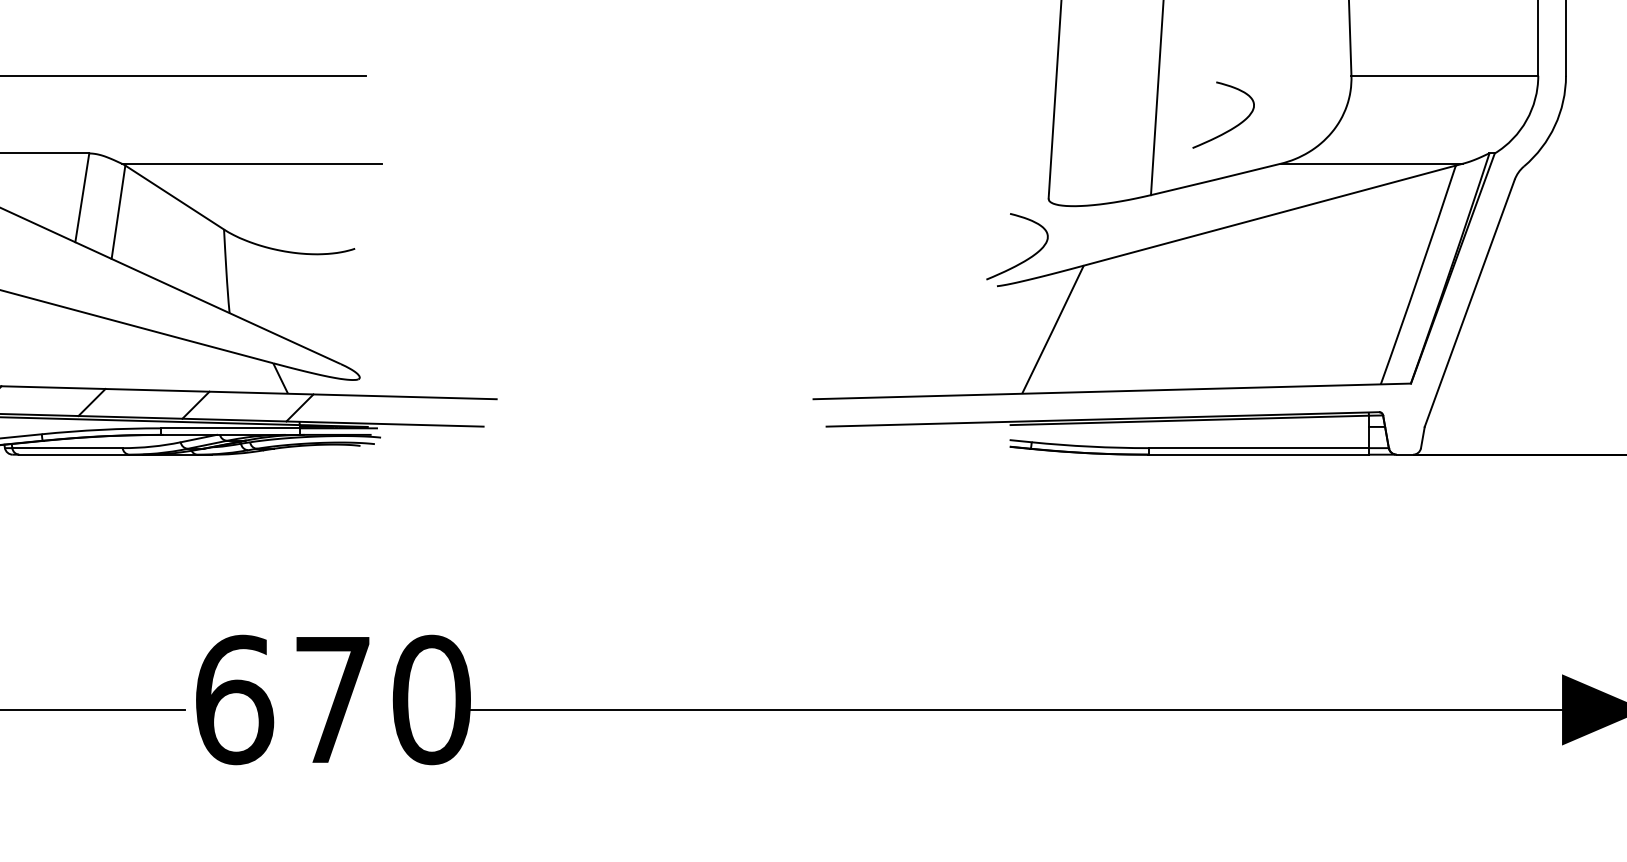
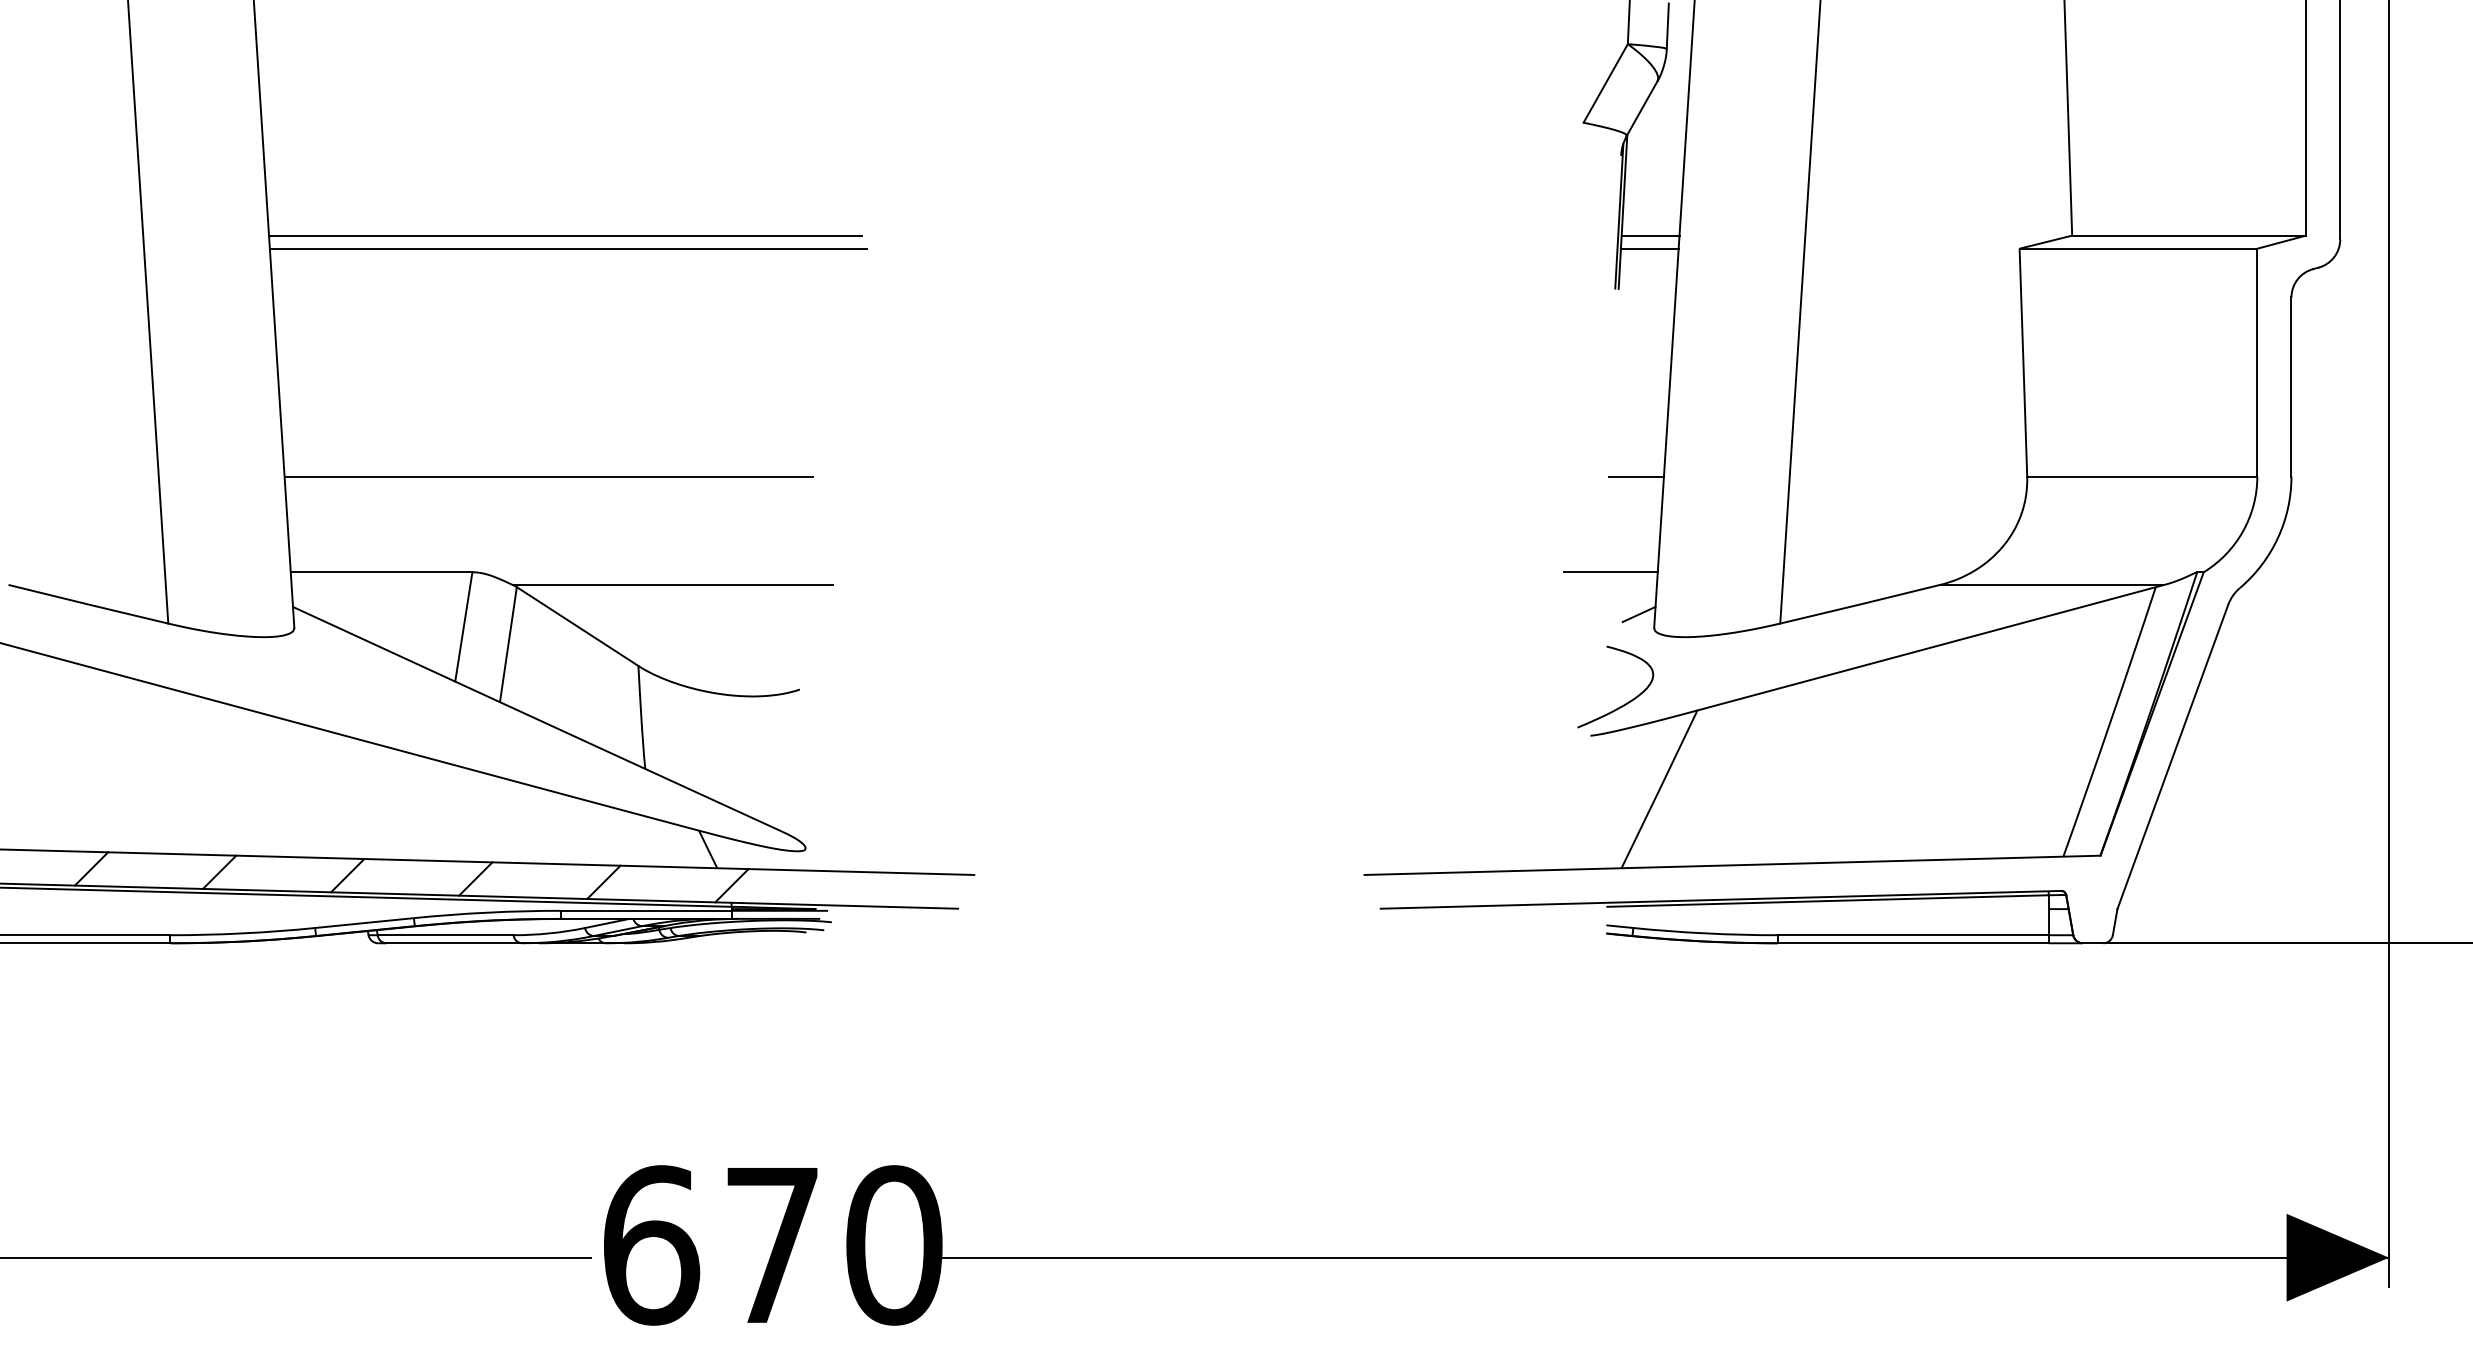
line: (1034, 75) -> (1636, 476), added
curve: (1232, 127) -> (1880, 540), removed
line: (1013, 153) -> (1610, 572), added
line: (1035, 187) -> (1638, 614), added

